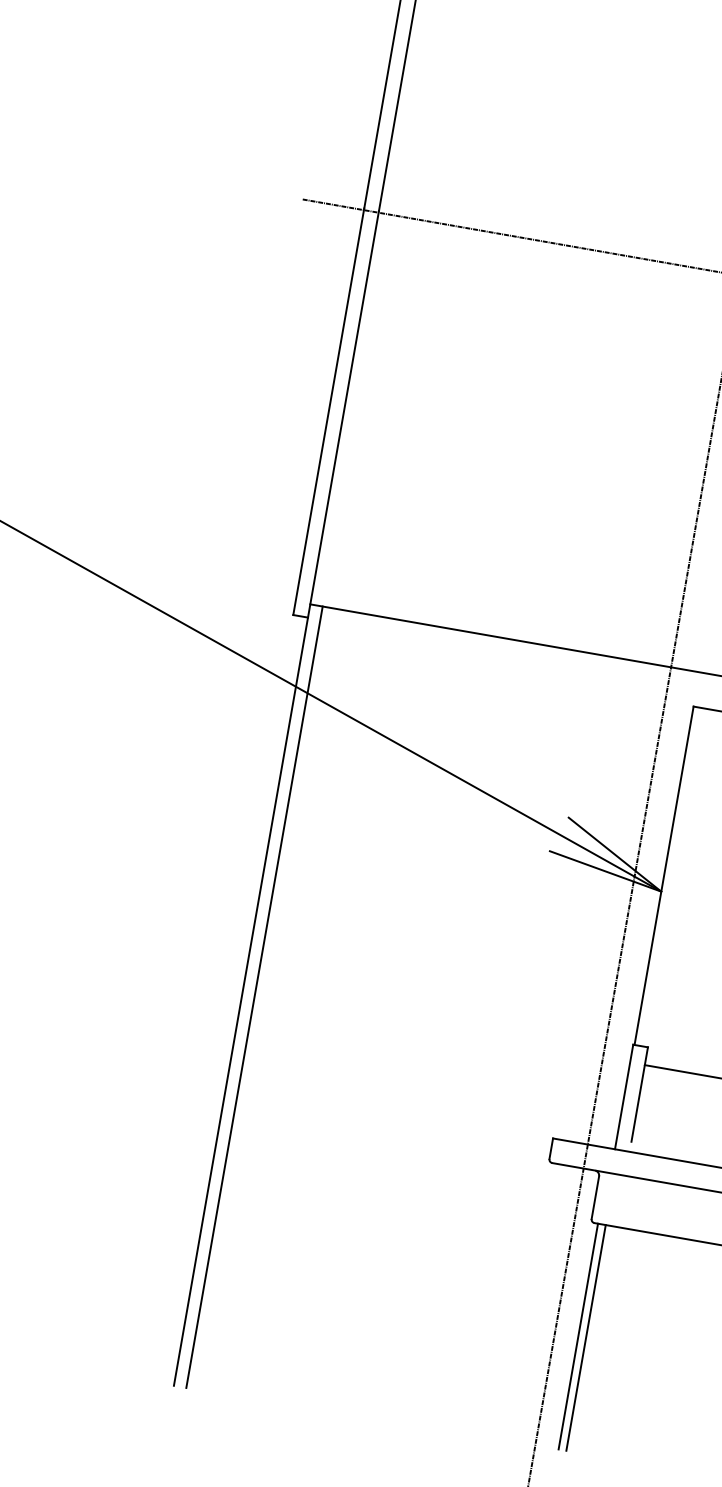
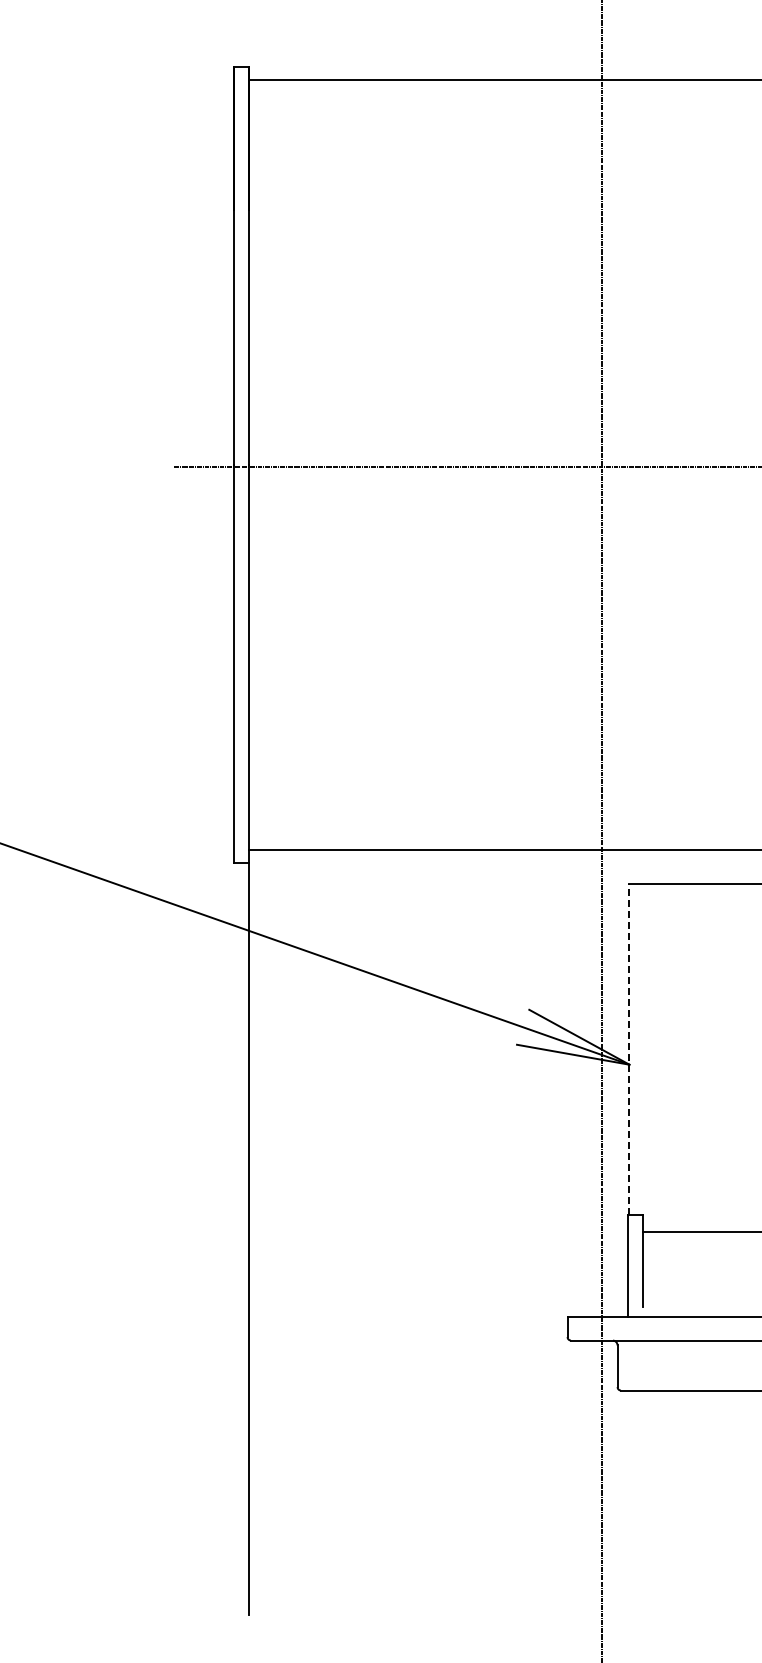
line: (664, 876) -> (629, 1049), solid -> dashed
line: (254, 997) -> (260, 1232), removed
line: (578, 1336) -> (624, 1500), removed
line: (585, 1337) -> (631, 1500), removed

